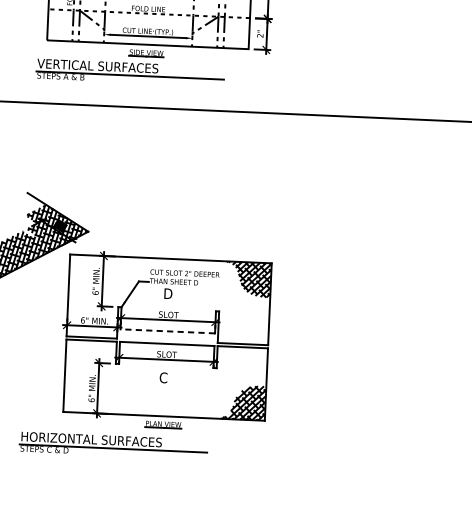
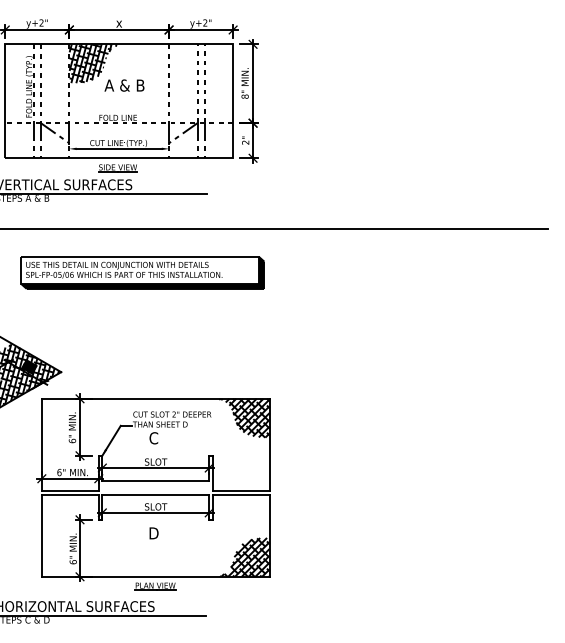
part: (164, 146) -> (142, 272), added
text: (168, 293) -> (154, 438), D -> C
line: (167, 331) -> (155, 480), dashed -> solid
text: (163, 377) -> (153, 533), C -> D

